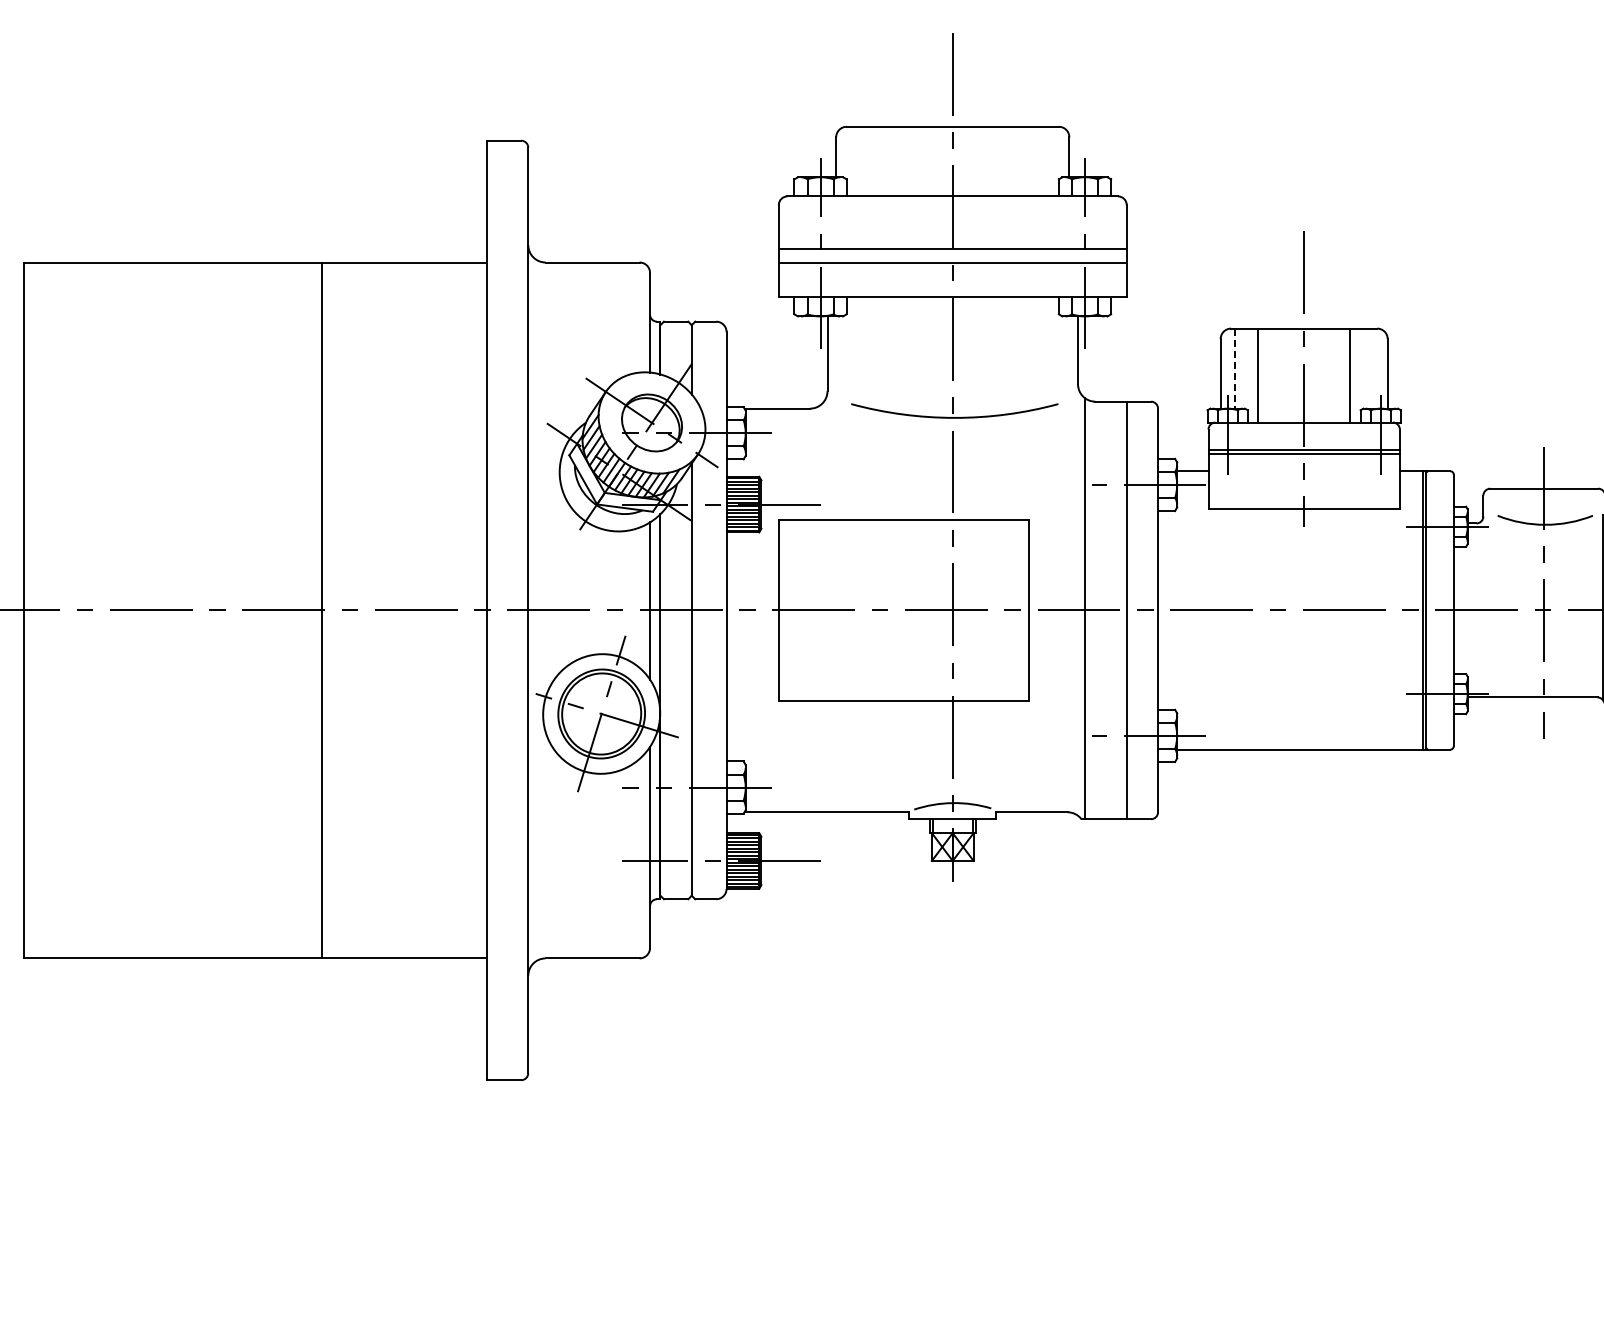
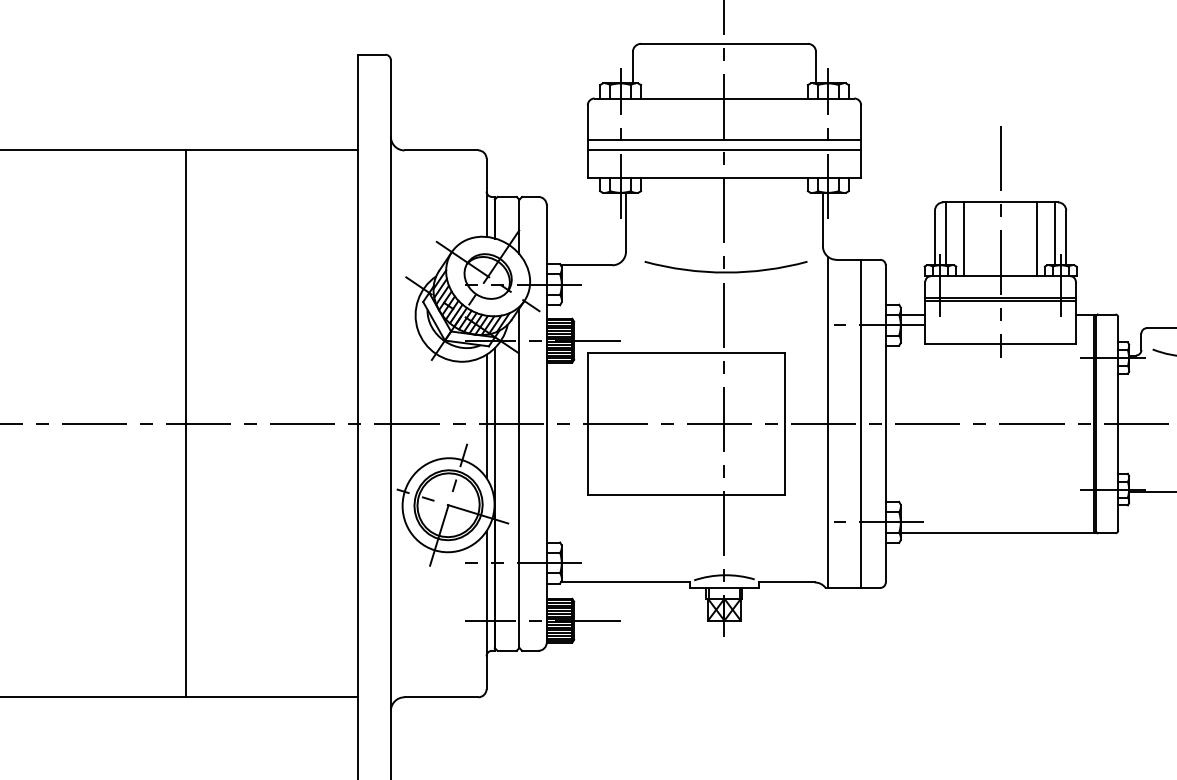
line: (1373, 368) -> (1055, 233), added
line: (1234, 369) -> (945, 234), dashed -> solid
line: (322, 610) -> (185, 423), moved

